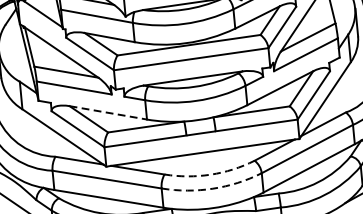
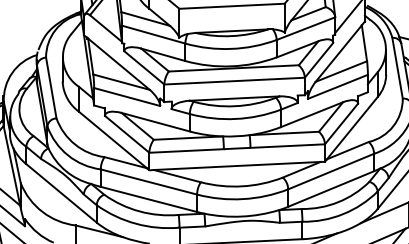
line: (109, 113) -> (156, 122), dashed -> solid
arc: (210, 174) -> (242, 186), dashed -> solid
arc: (213, 189) -> (243, 199), dashed -> solid

